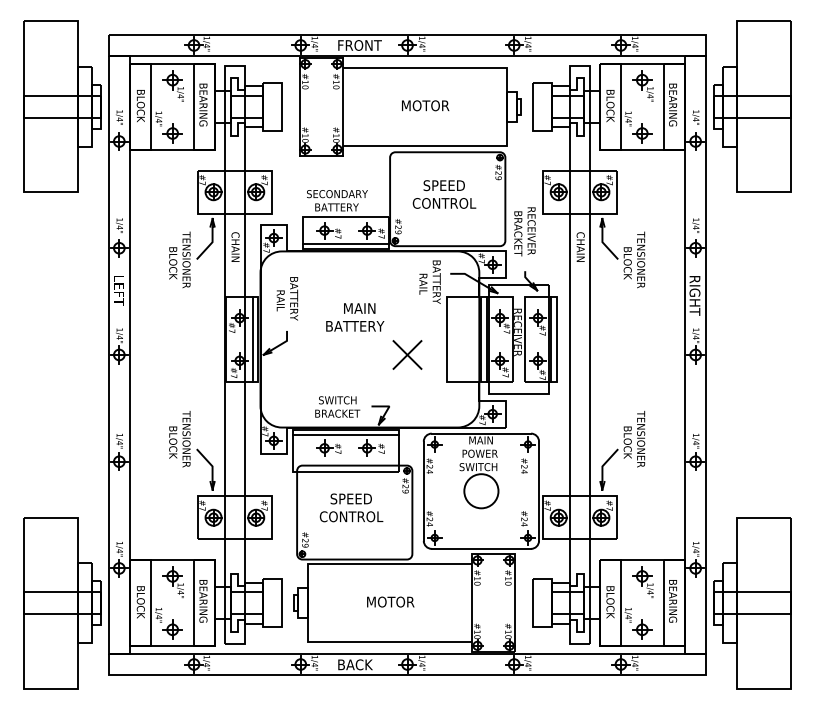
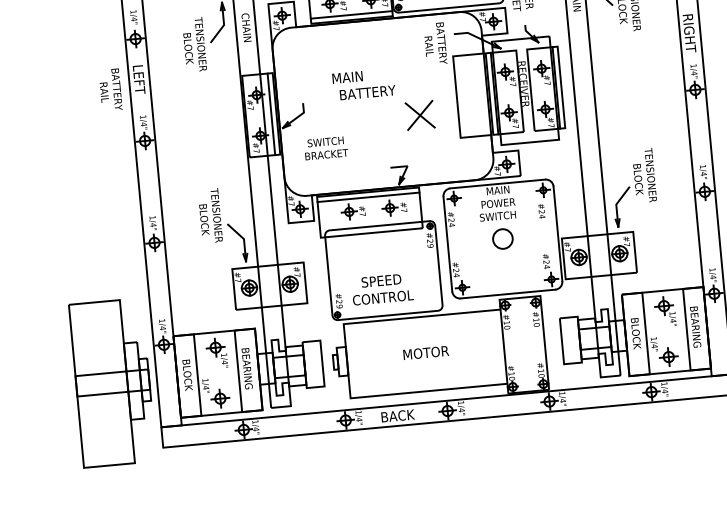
text: (287, 298) -> (110, 89), moved
text: (359, 308) -> (347, 77), moved
text: (337, 406) -> (325, 147), moved
circle: (481, 491) -> (503, 239), size x0.6
text: (351, 507) -> (382, 288), moved

